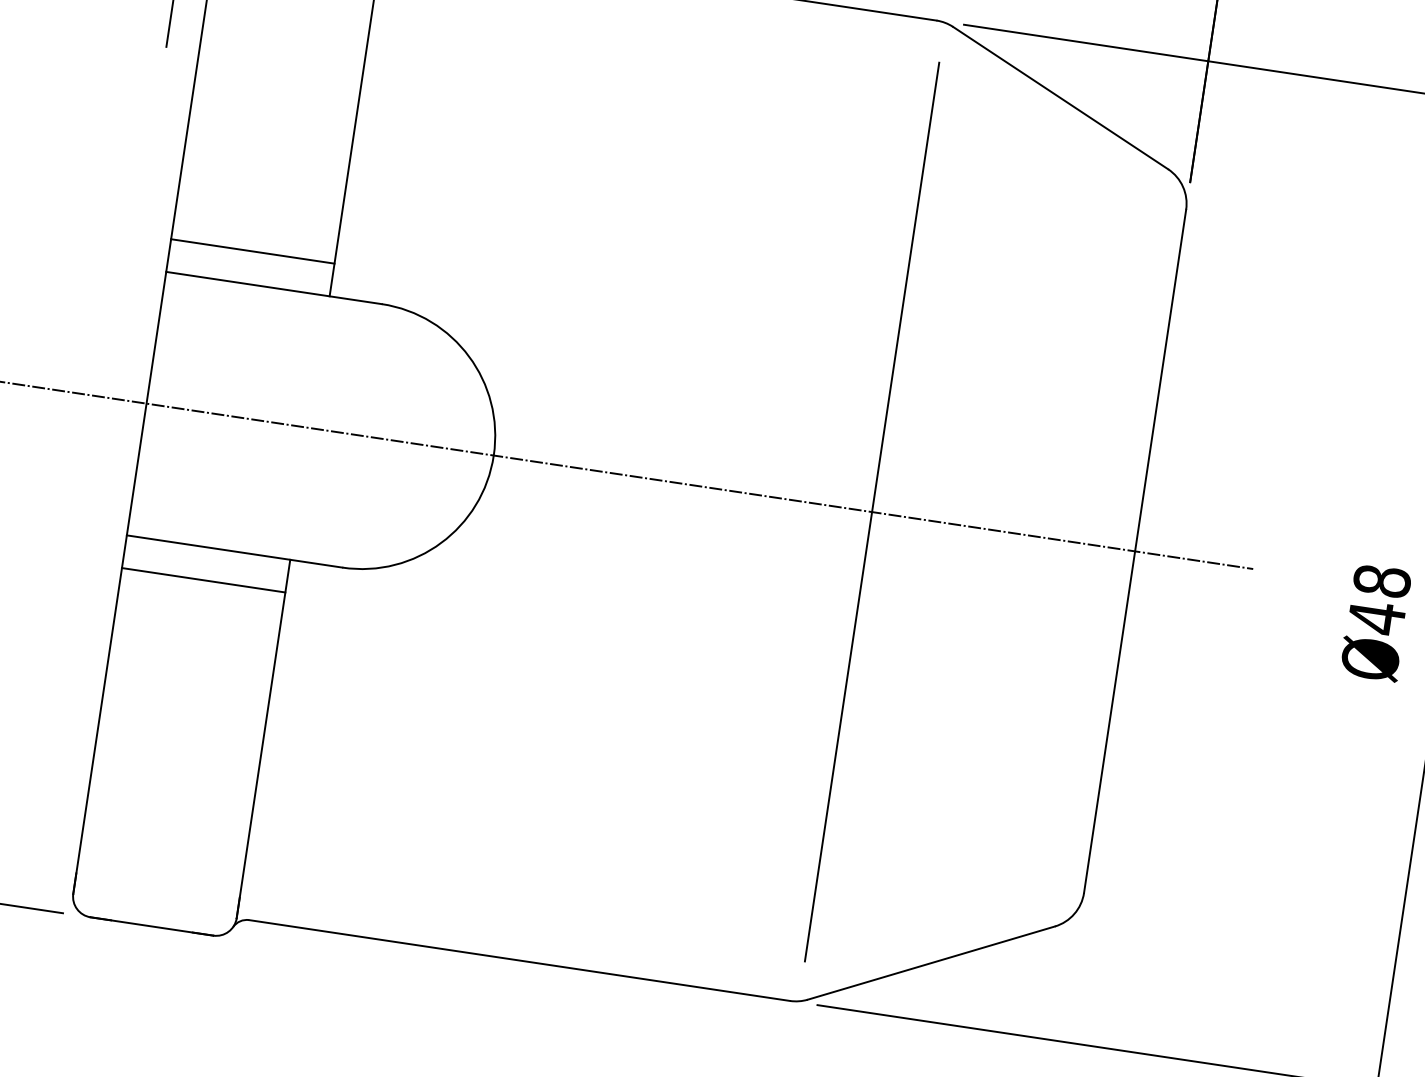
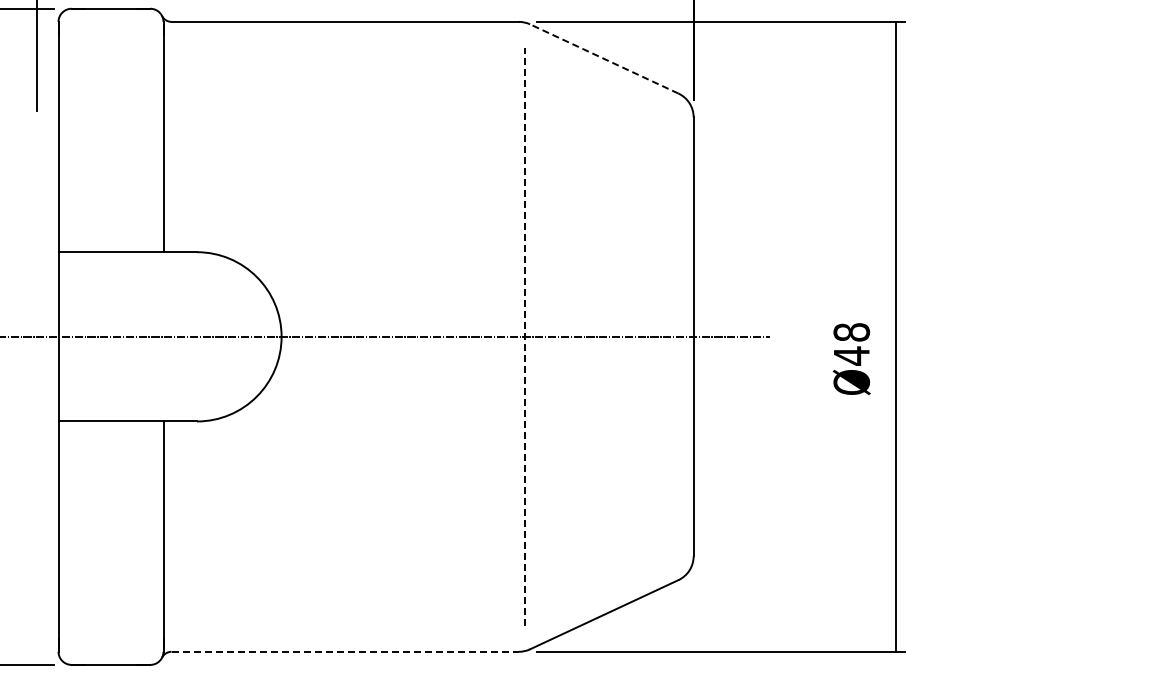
line: (1061, 97) -> (604, 58), solid -> dashed
line: (251, 251) -> (110, 231), removed
line: (871, 511) -> (524, 336), solid -> dashed
line: (202, 580) -> (110, 442), removed
line: (520, 960) -> (345, 651), solid -> dashed

